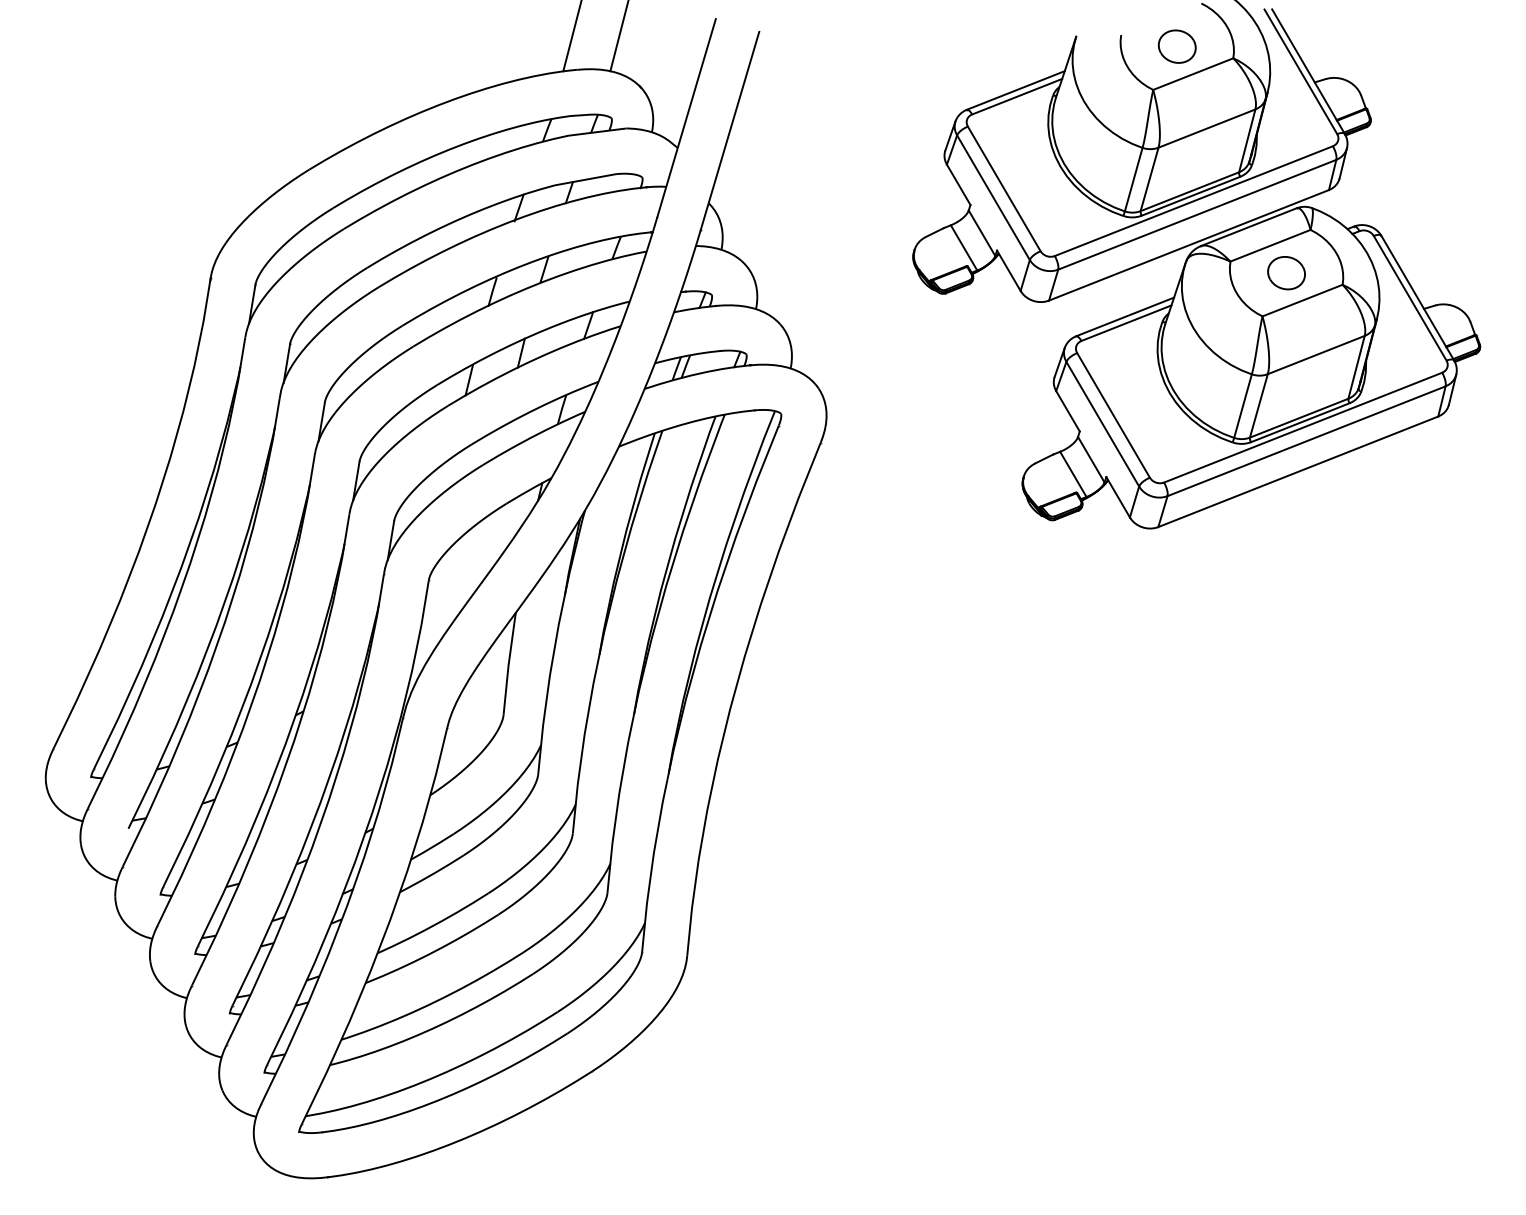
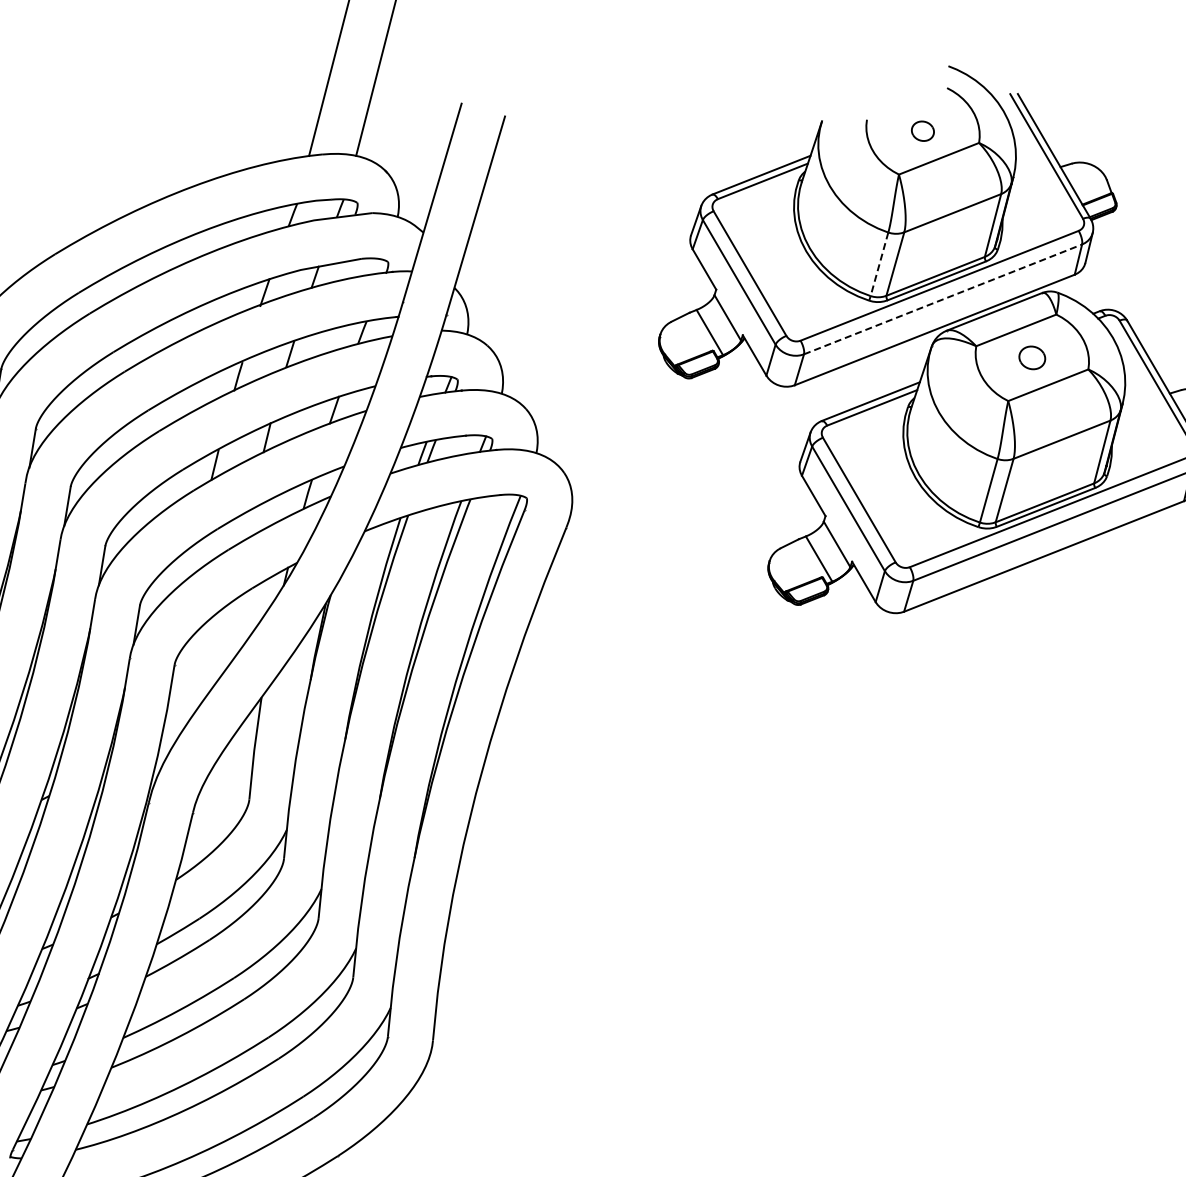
part: (1176, 46) -> (922, 131), size x0.6
line: (1133, 179) -> (879, 264), solid -> dashed
line: (1197, 214) -> (943, 299), solid -> dashed
part: (1286, 273) -> (1032, 358), size x0.7

